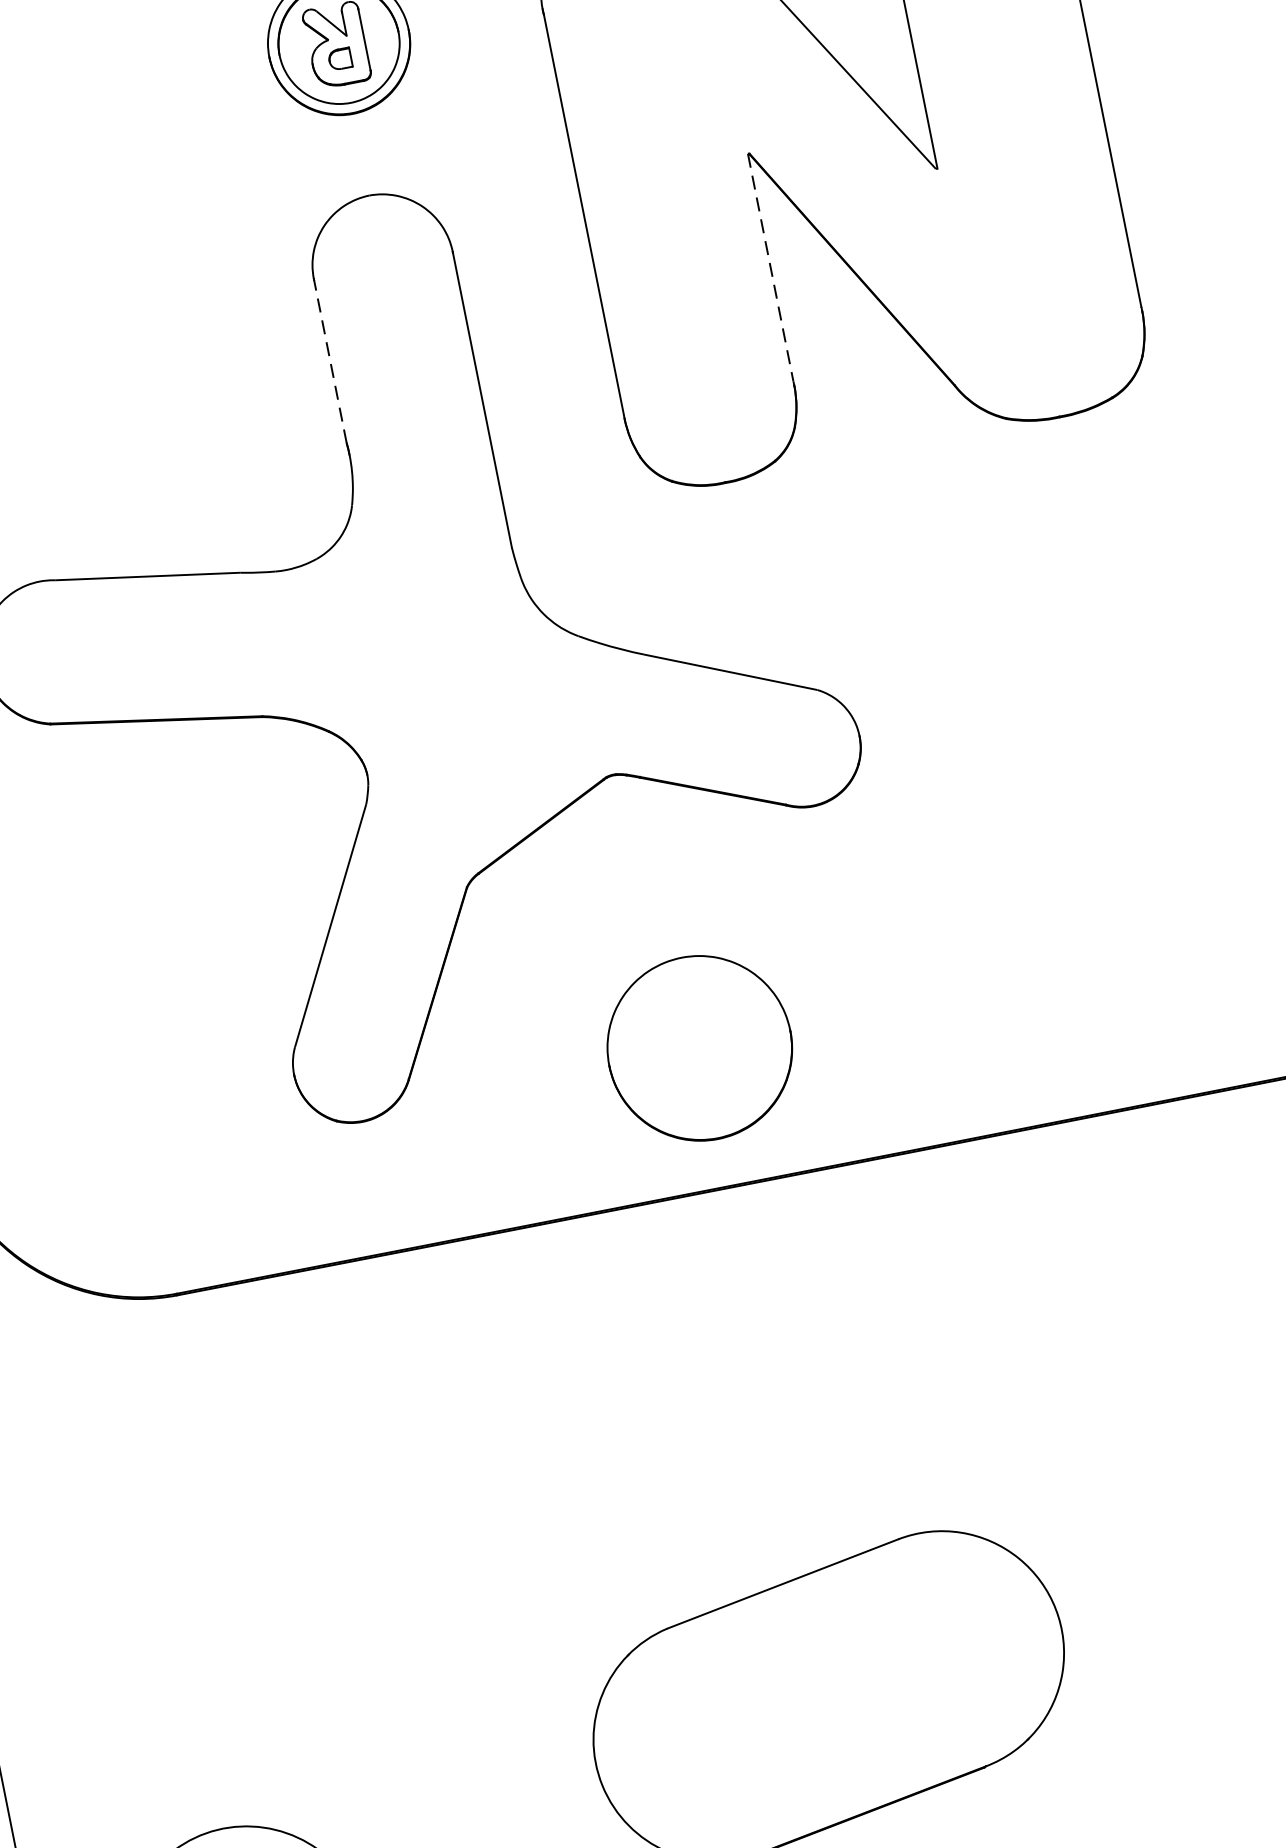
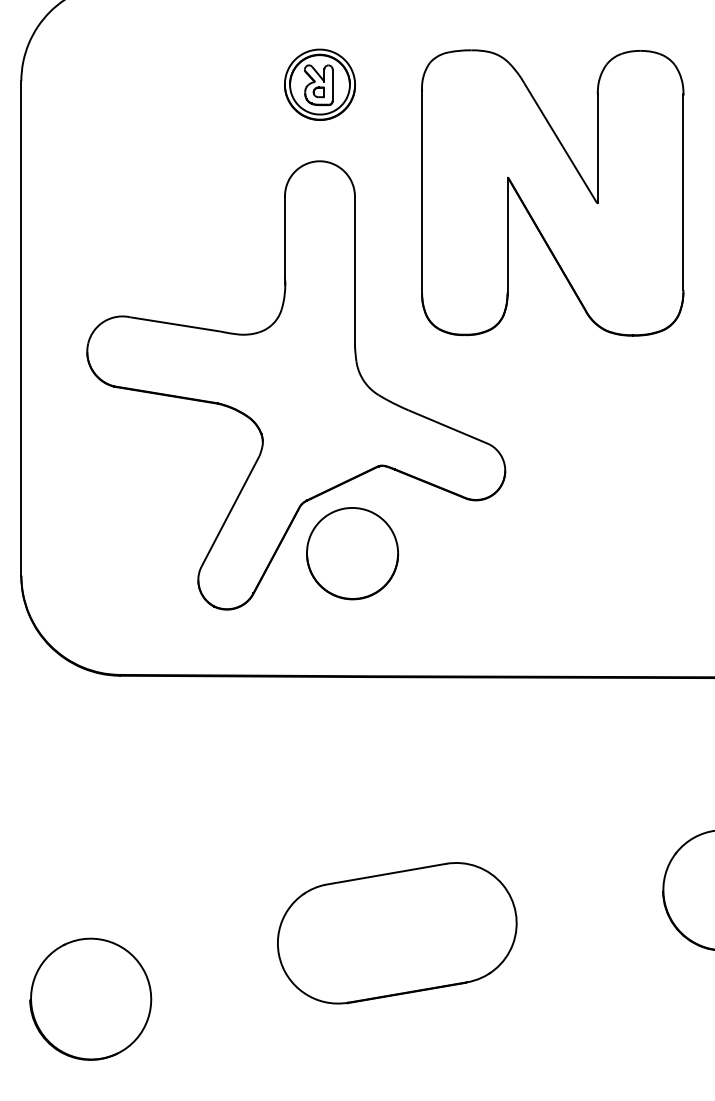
line: (770, 268) -> (507, 235), dashed -> solid
line: (331, 360) -> (285, 237), dashed -> solid
part: (699, 1048) -> (352, 553), moved

